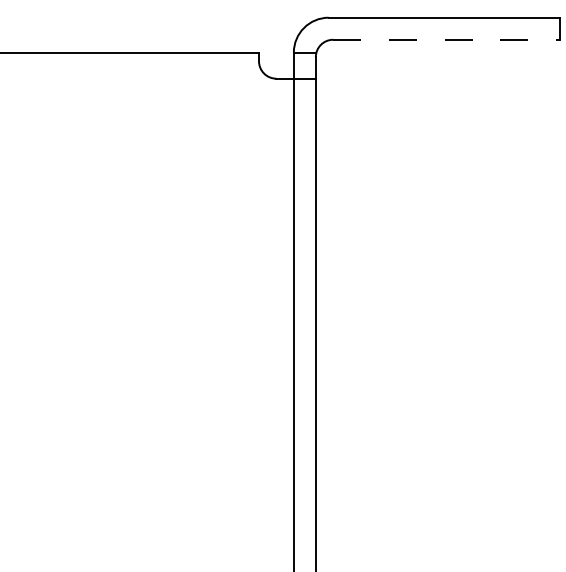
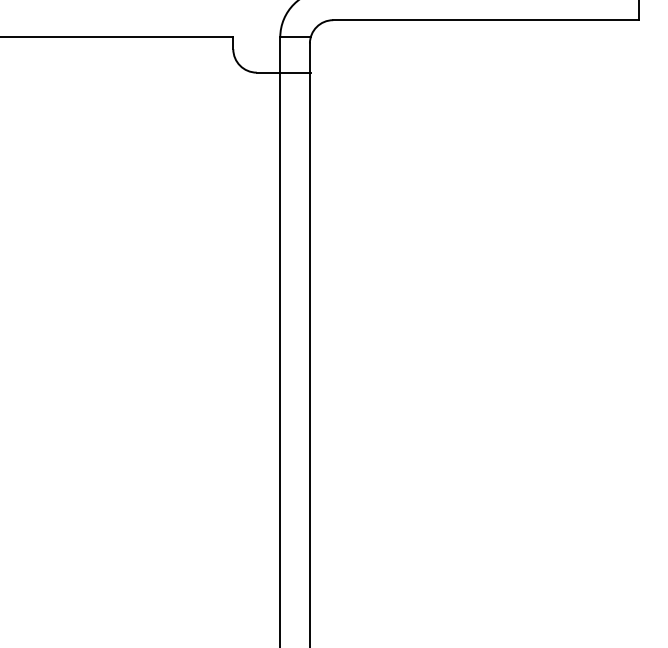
line: (447, 39) -> (487, 19), dashed -> solid

